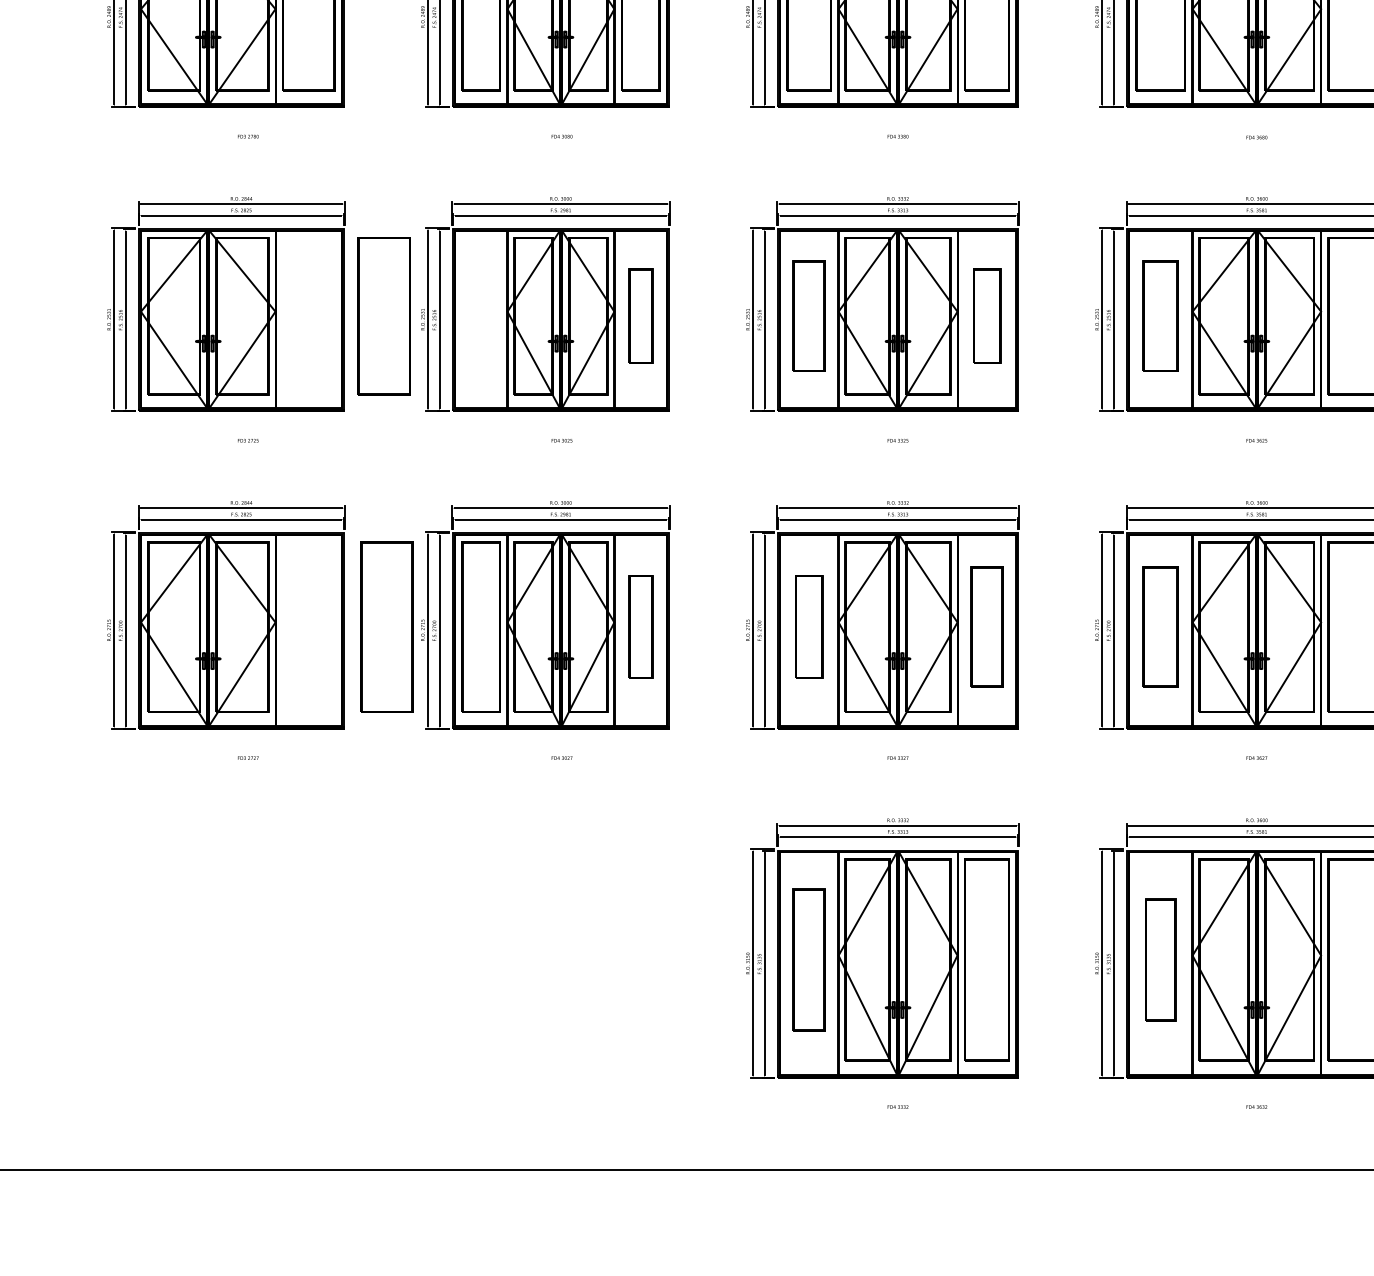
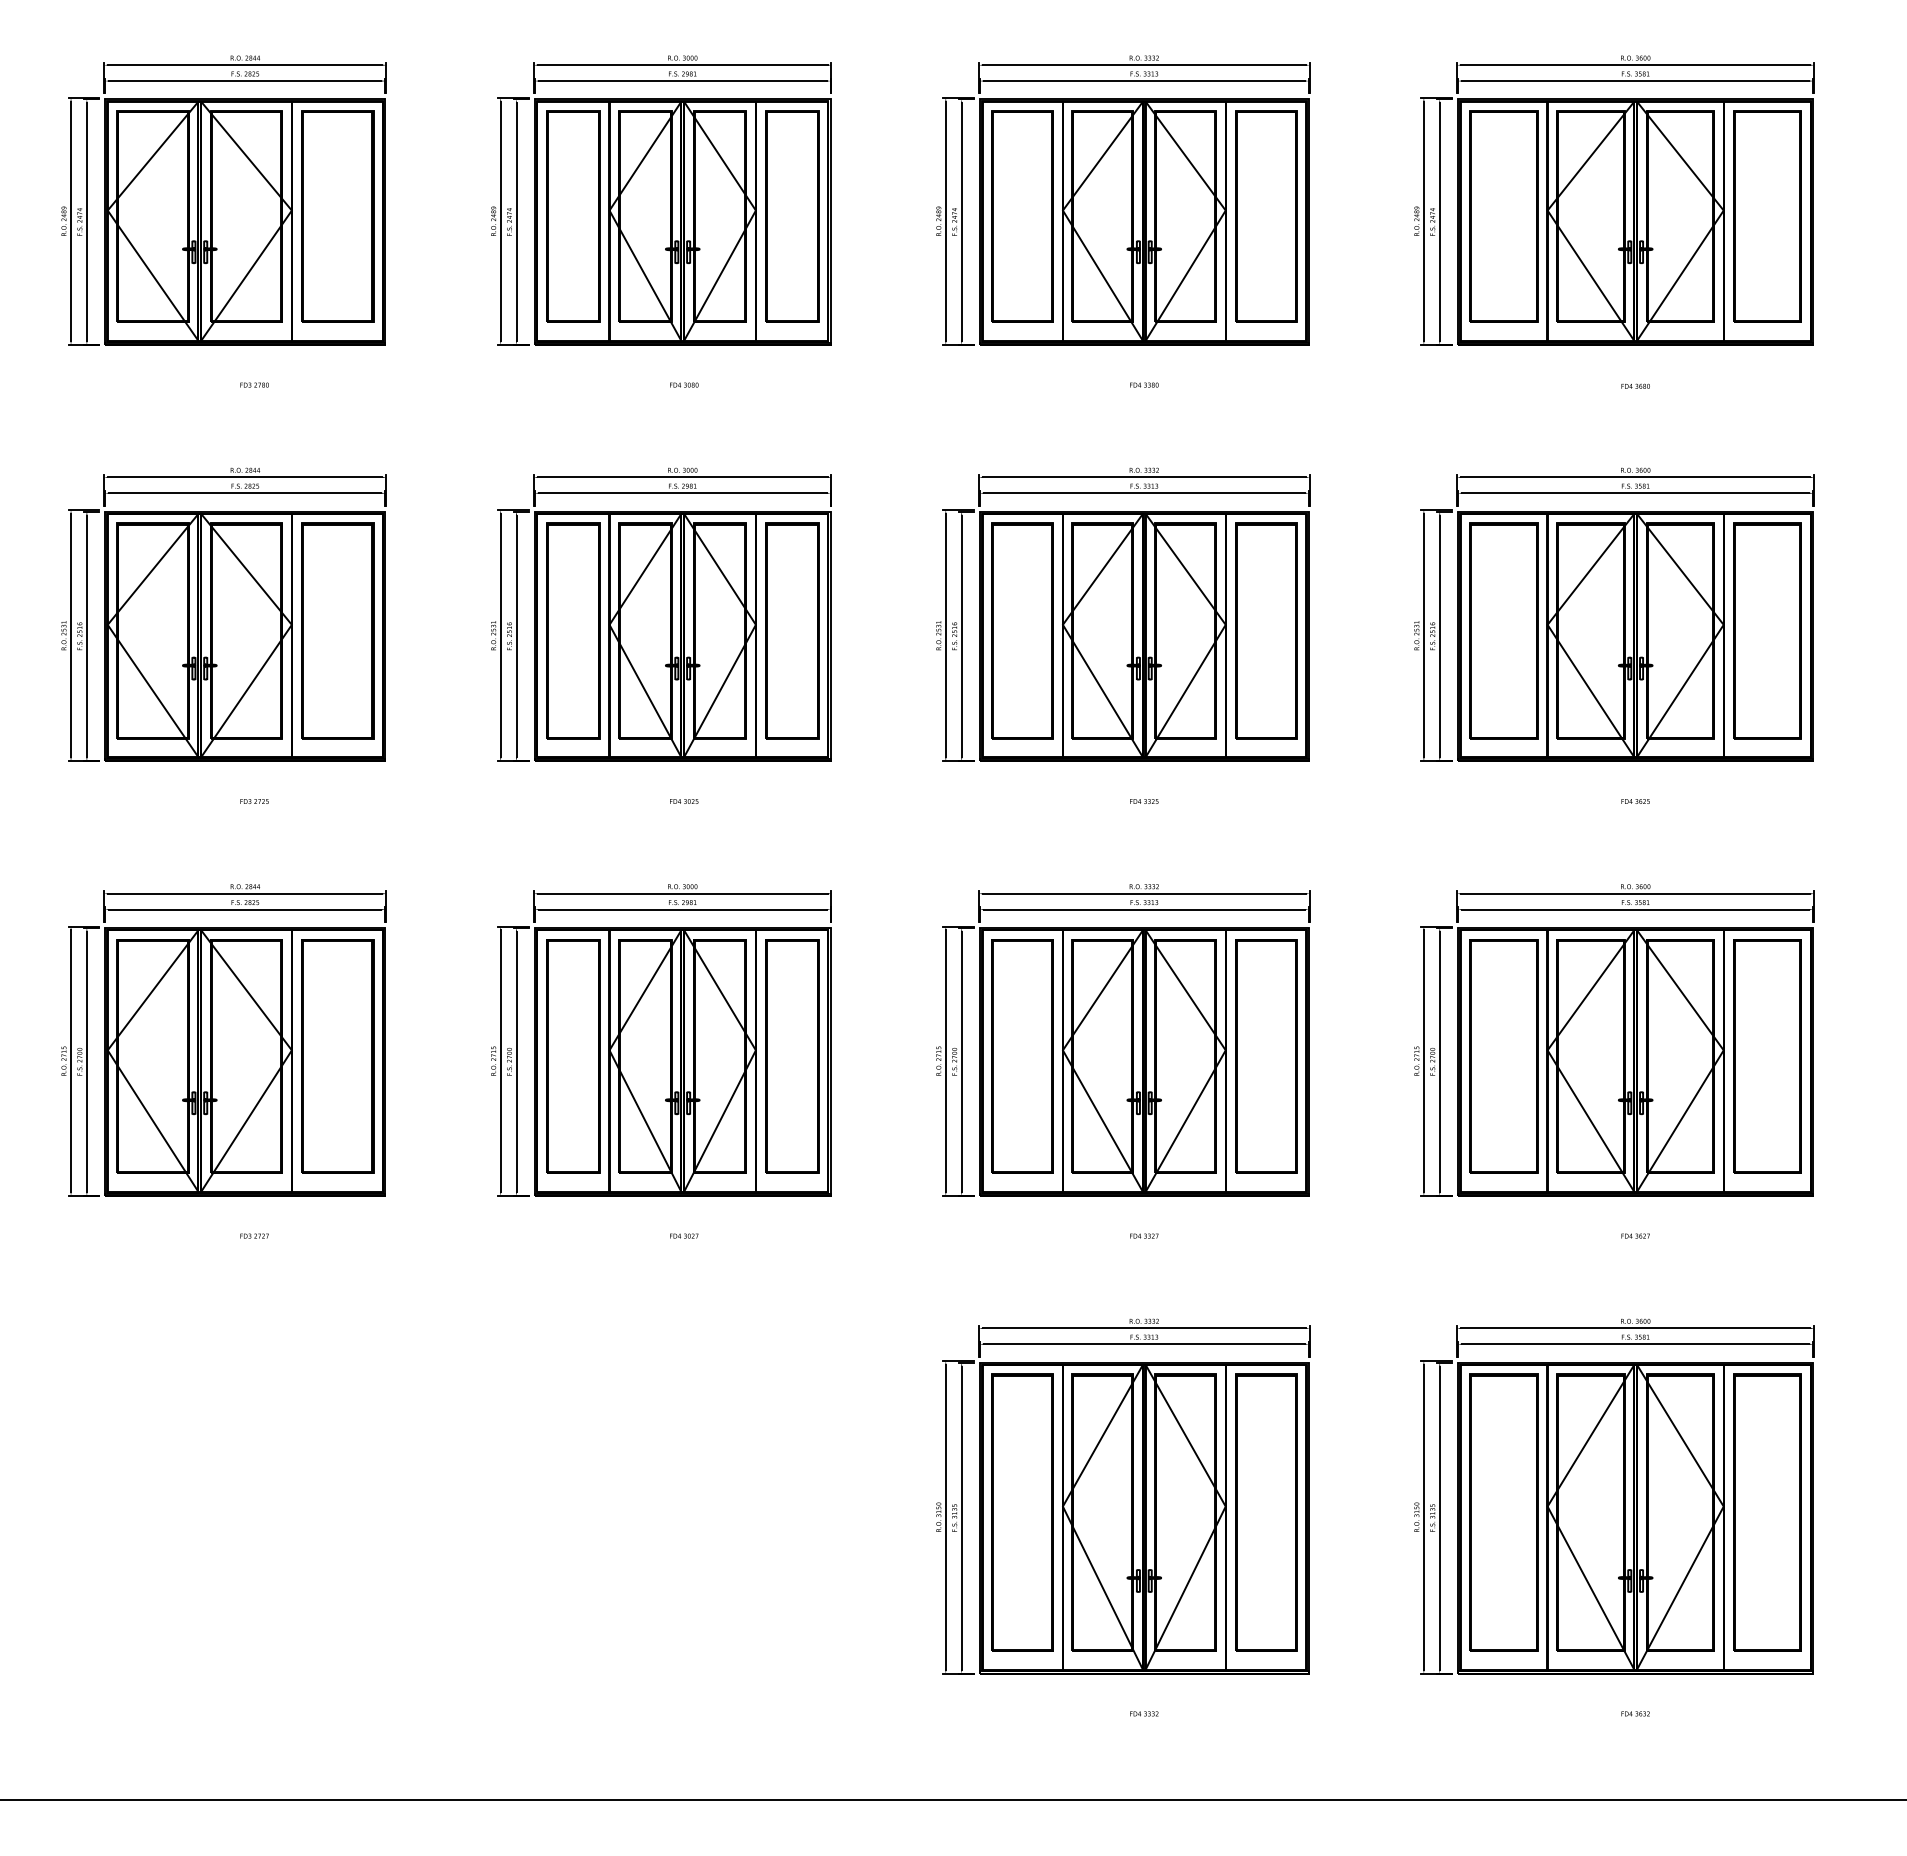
part: (384, 315) -> (337, 630), moved
part: (481, 315) -> (573, 630), added
part: (641, 315) -> (792, 630), size x1.67
part: (809, 315) -> (1022, 630), size x1.43
part: (987, 315) -> (1266, 630), size x1.67
part: (1160, 315) -> (1503, 630), size x1.43
part: (386, 626) -> (337, 1056), moved
part: (641, 626) -> (792, 1056), size x1.67
part: (809, 626) -> (1022, 1056), size x1.67
part: (987, 626) -> (1266, 1056), size x1.43
part: (1160, 626) -> (1503, 1056), size x1.43
part: (809, 959) -> (1022, 1512), size x1.43
part: (1160, 959) -> (1503, 1512), size x1.67

